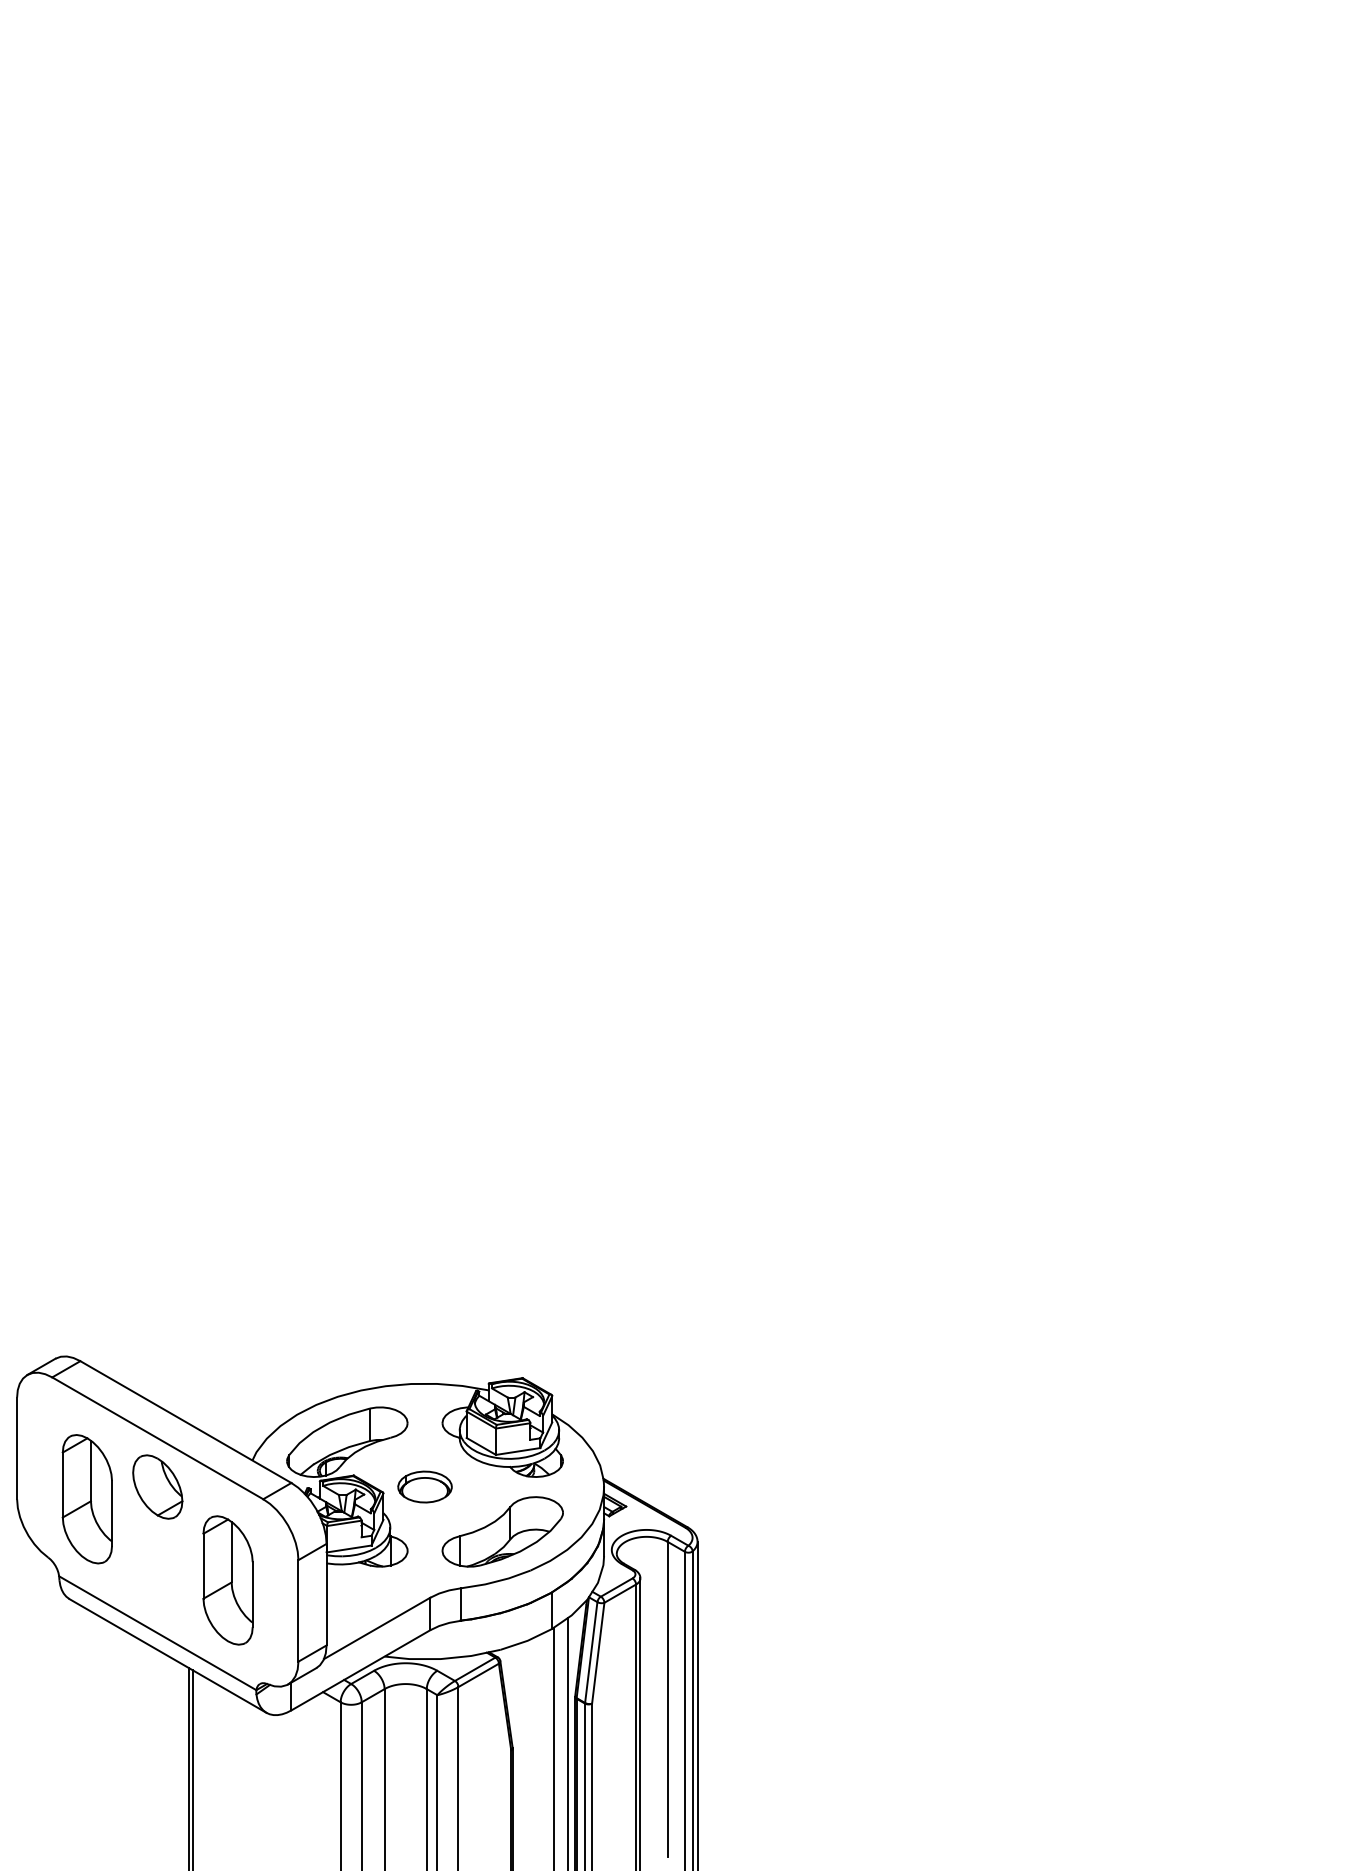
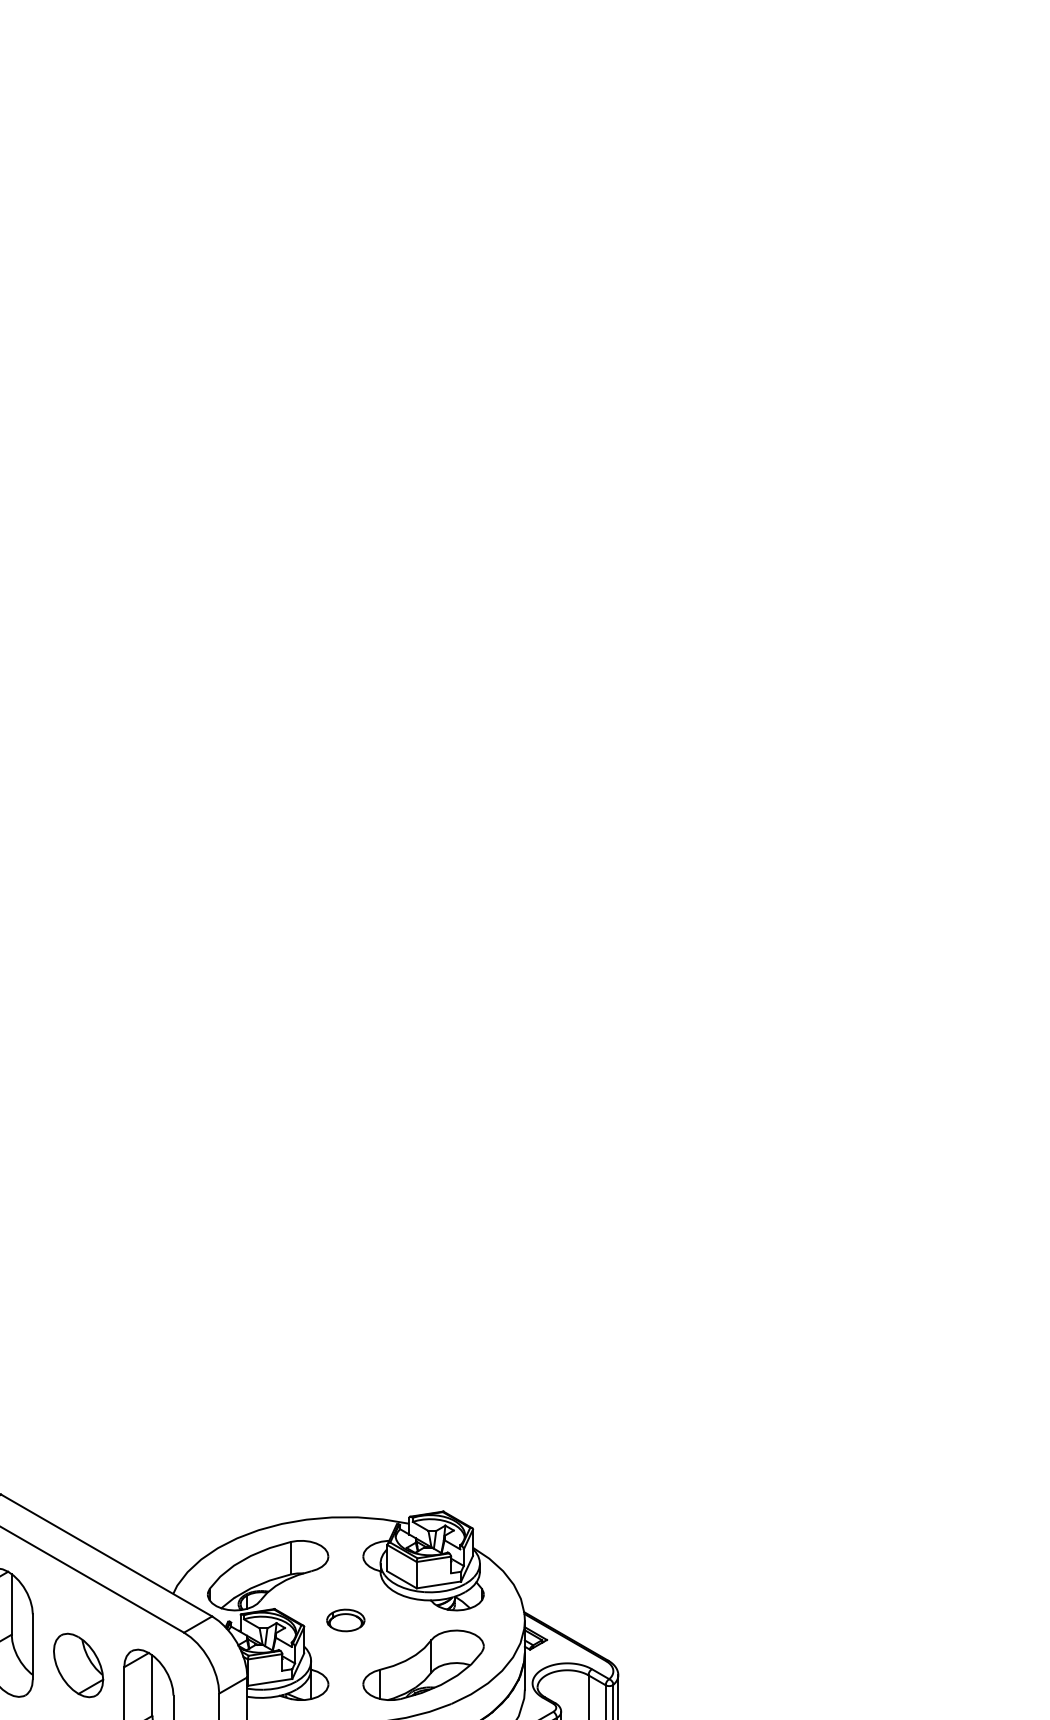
part: (157, 1486) -> (78, 1664), moved
part: (424, 1486) -> (345, 1619), size x0.7

